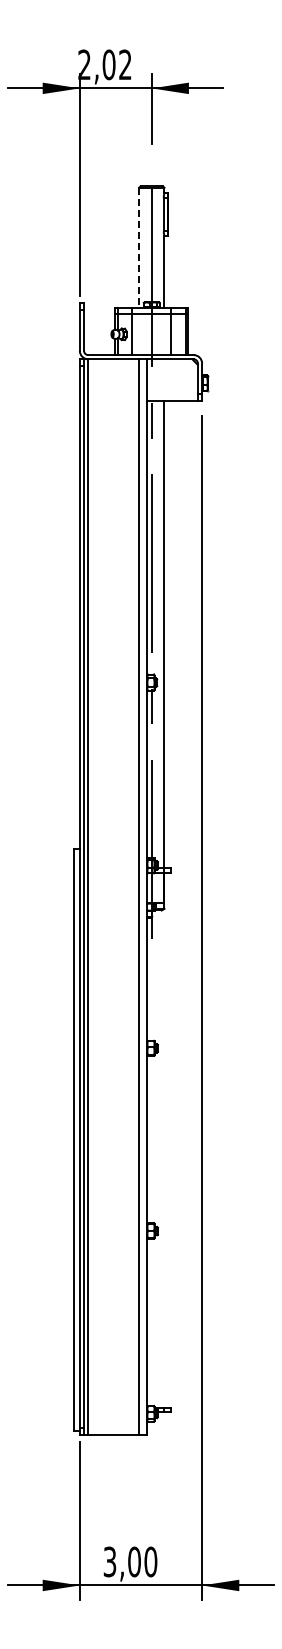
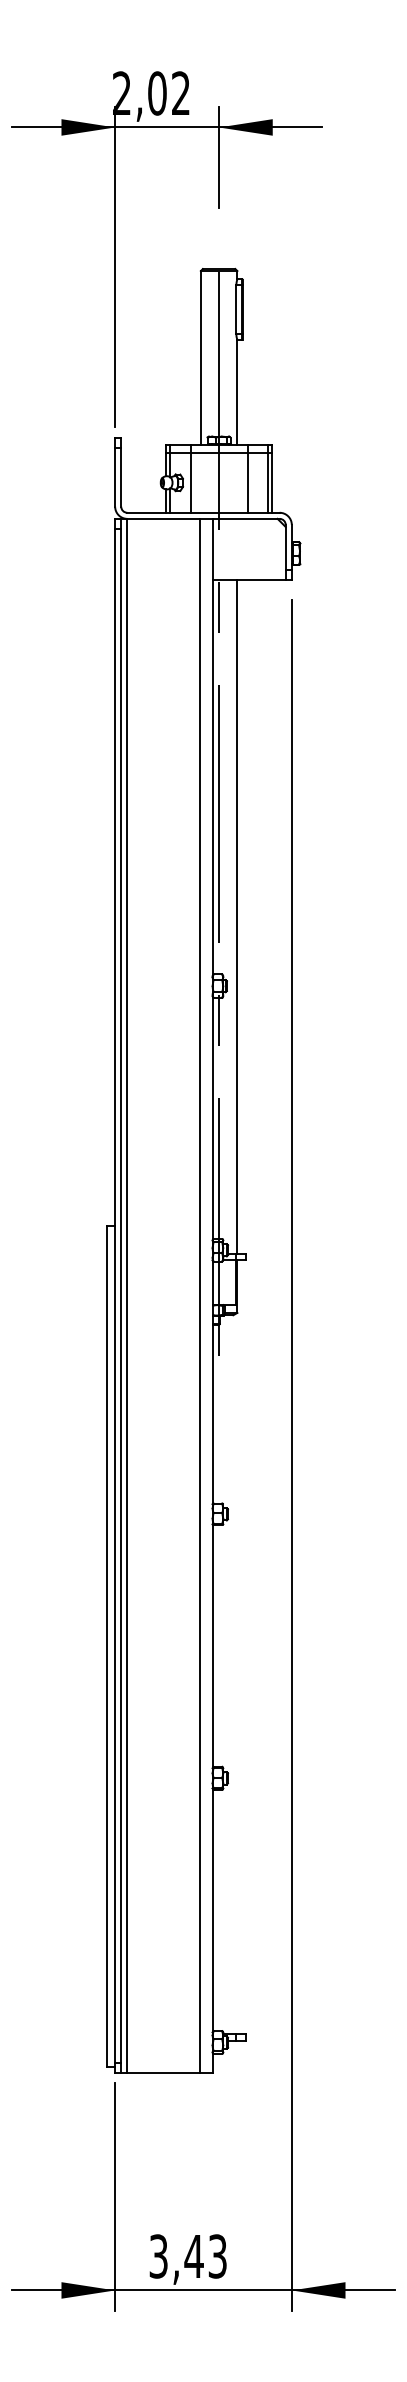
line: (139, 248) -> (201, 358), dashed -> solid
text: (142, 1561) -> (205, 2255), 3,00 -> 3,43

